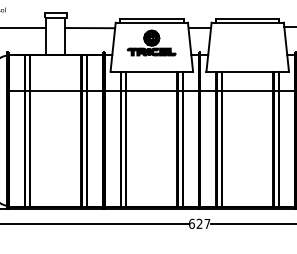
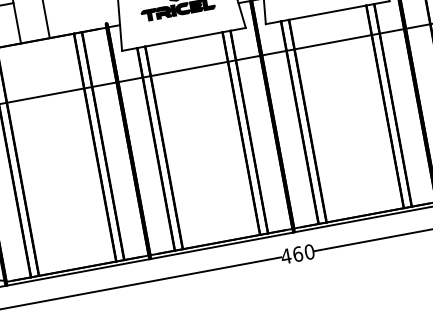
text: (199, 223) -> (297, 253), 627 -> 460

